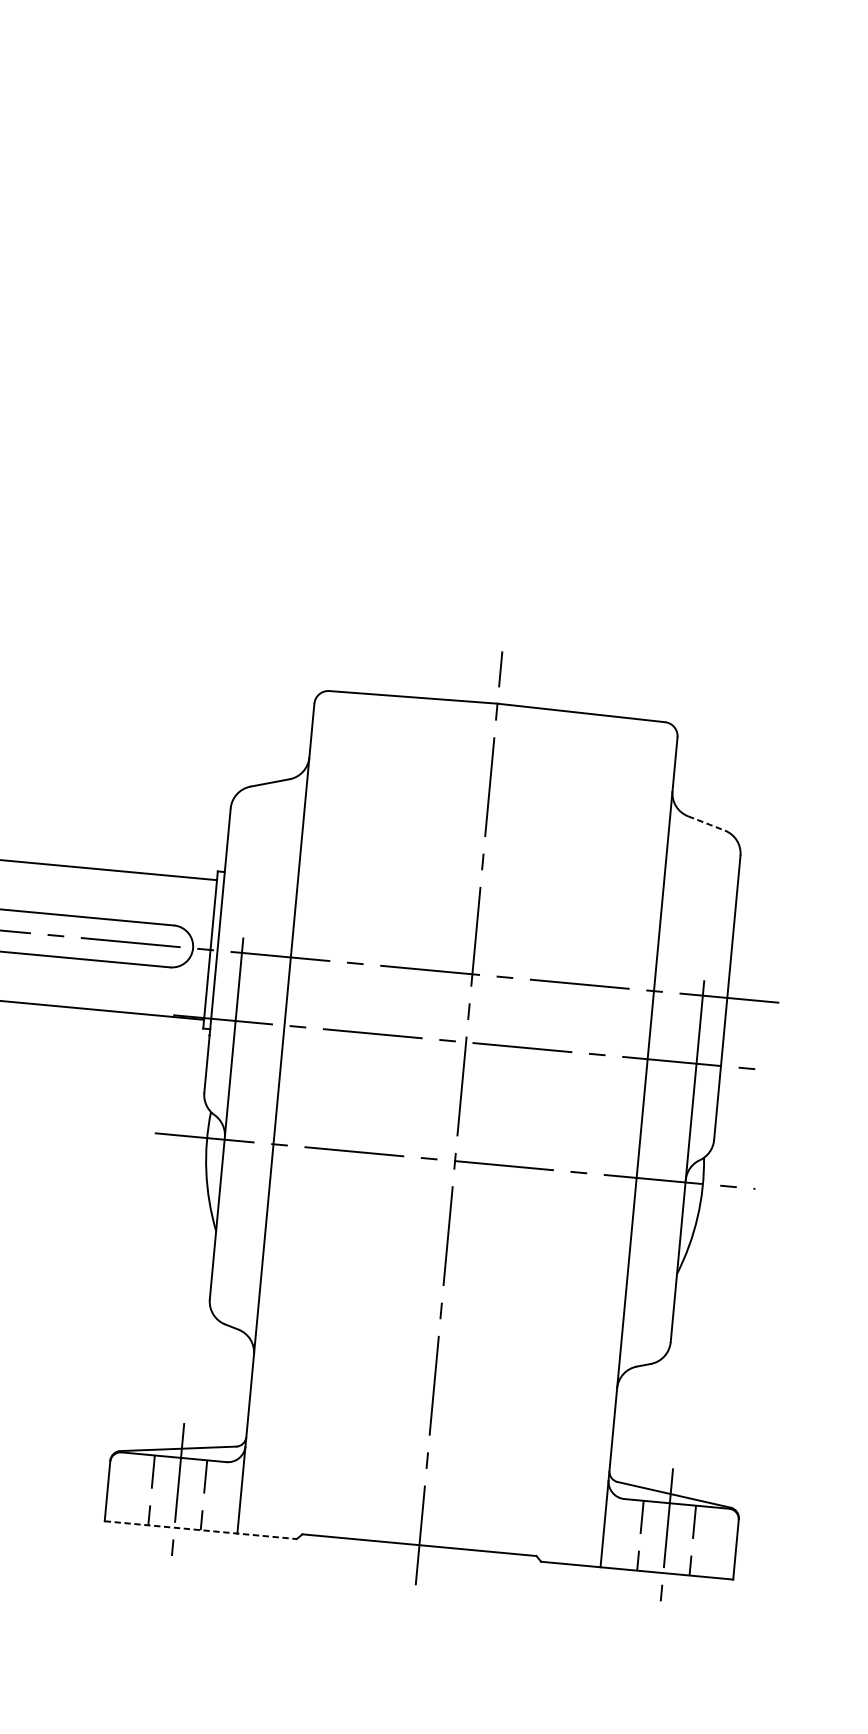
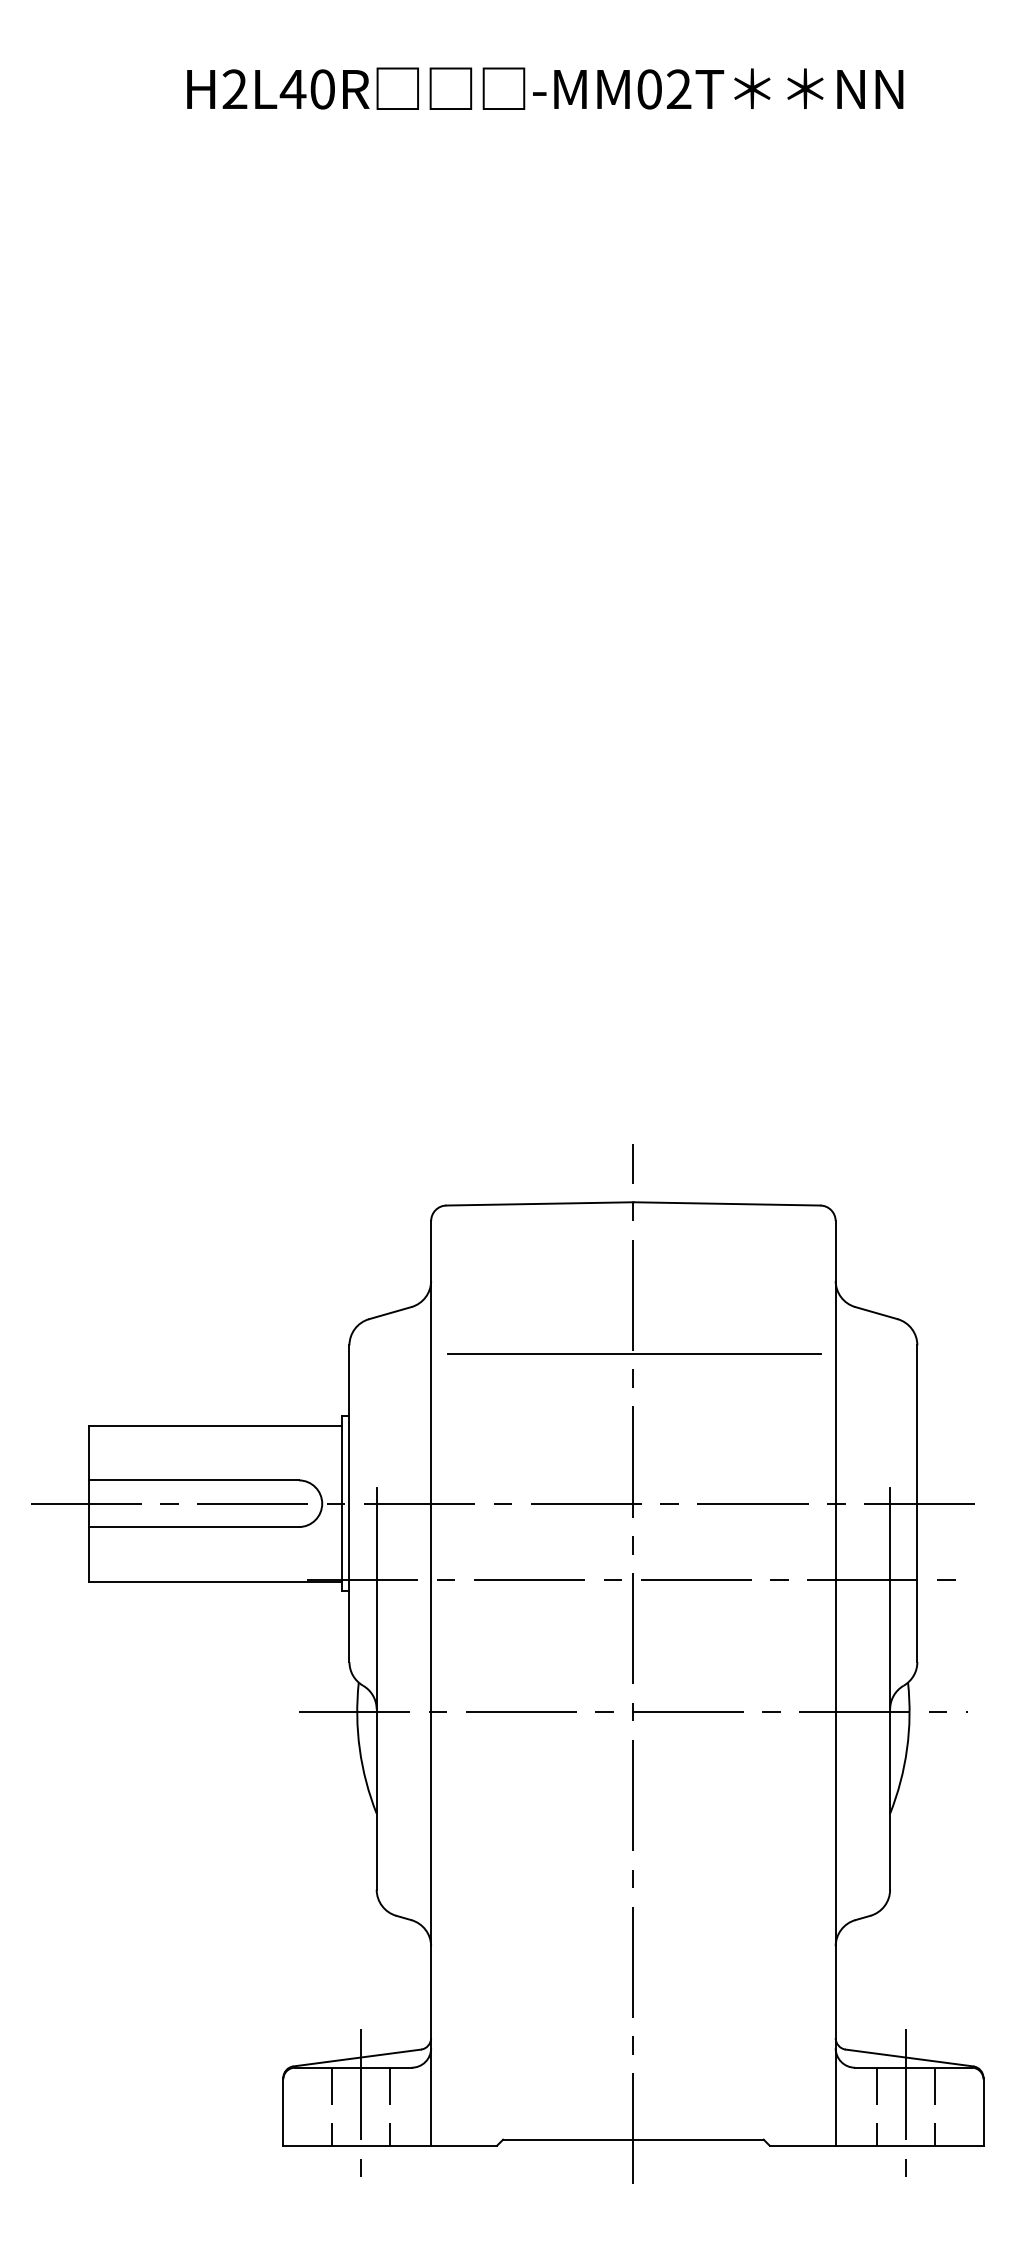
line: (706, 823) -> (876, 1313), dashed -> solid
line: (485, 839) -> (634, 1353), added
line: (200, 1530) -> (390, 2145), dashed -> solid

